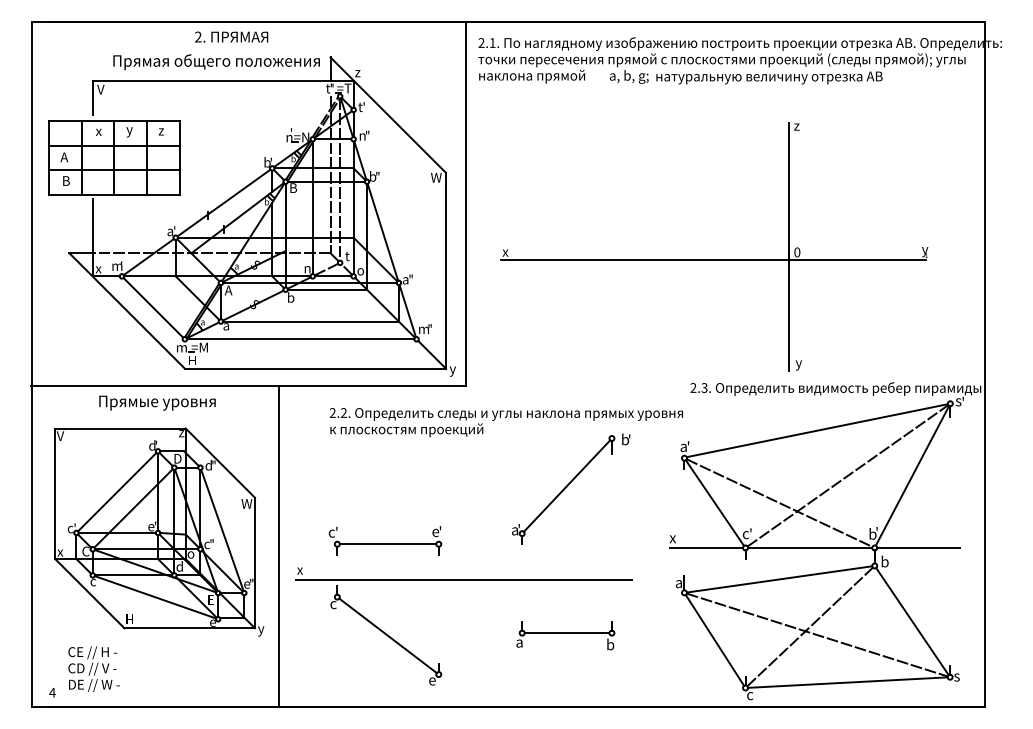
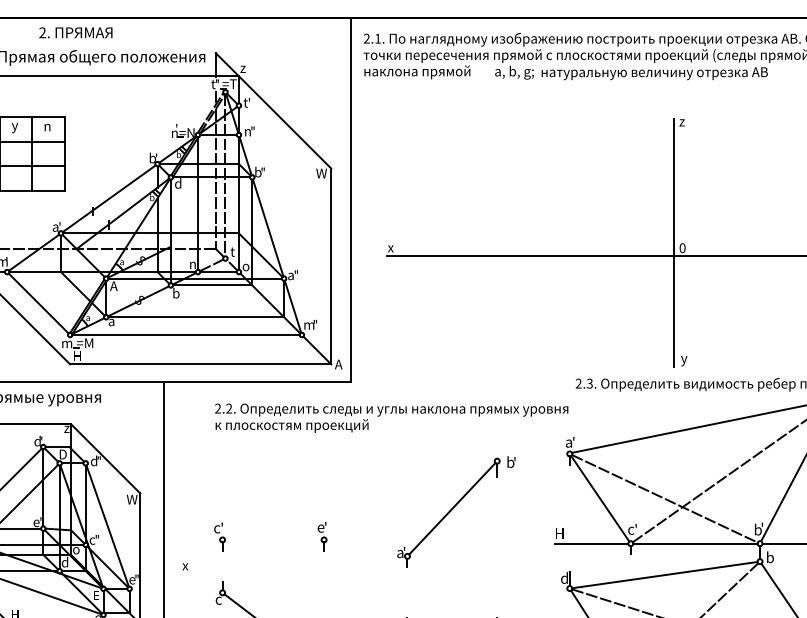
text: (231, 36) -> (75, 32), moved
text: (161, 131) -> (46, 127), z -> n
text: (293, 188) -> (178, 184), B -> d
text: (453, 370) -> (338, 366), y -> A
part: (571, 488) -> (456, 511), moved
text: (673, 538) -> (558, 534), x -> H
line: (387, 544) -> (272, 540), removed
line: (464, 579) -> (349, 575), removed
text: (678, 582) -> (563, 578), a -> d

